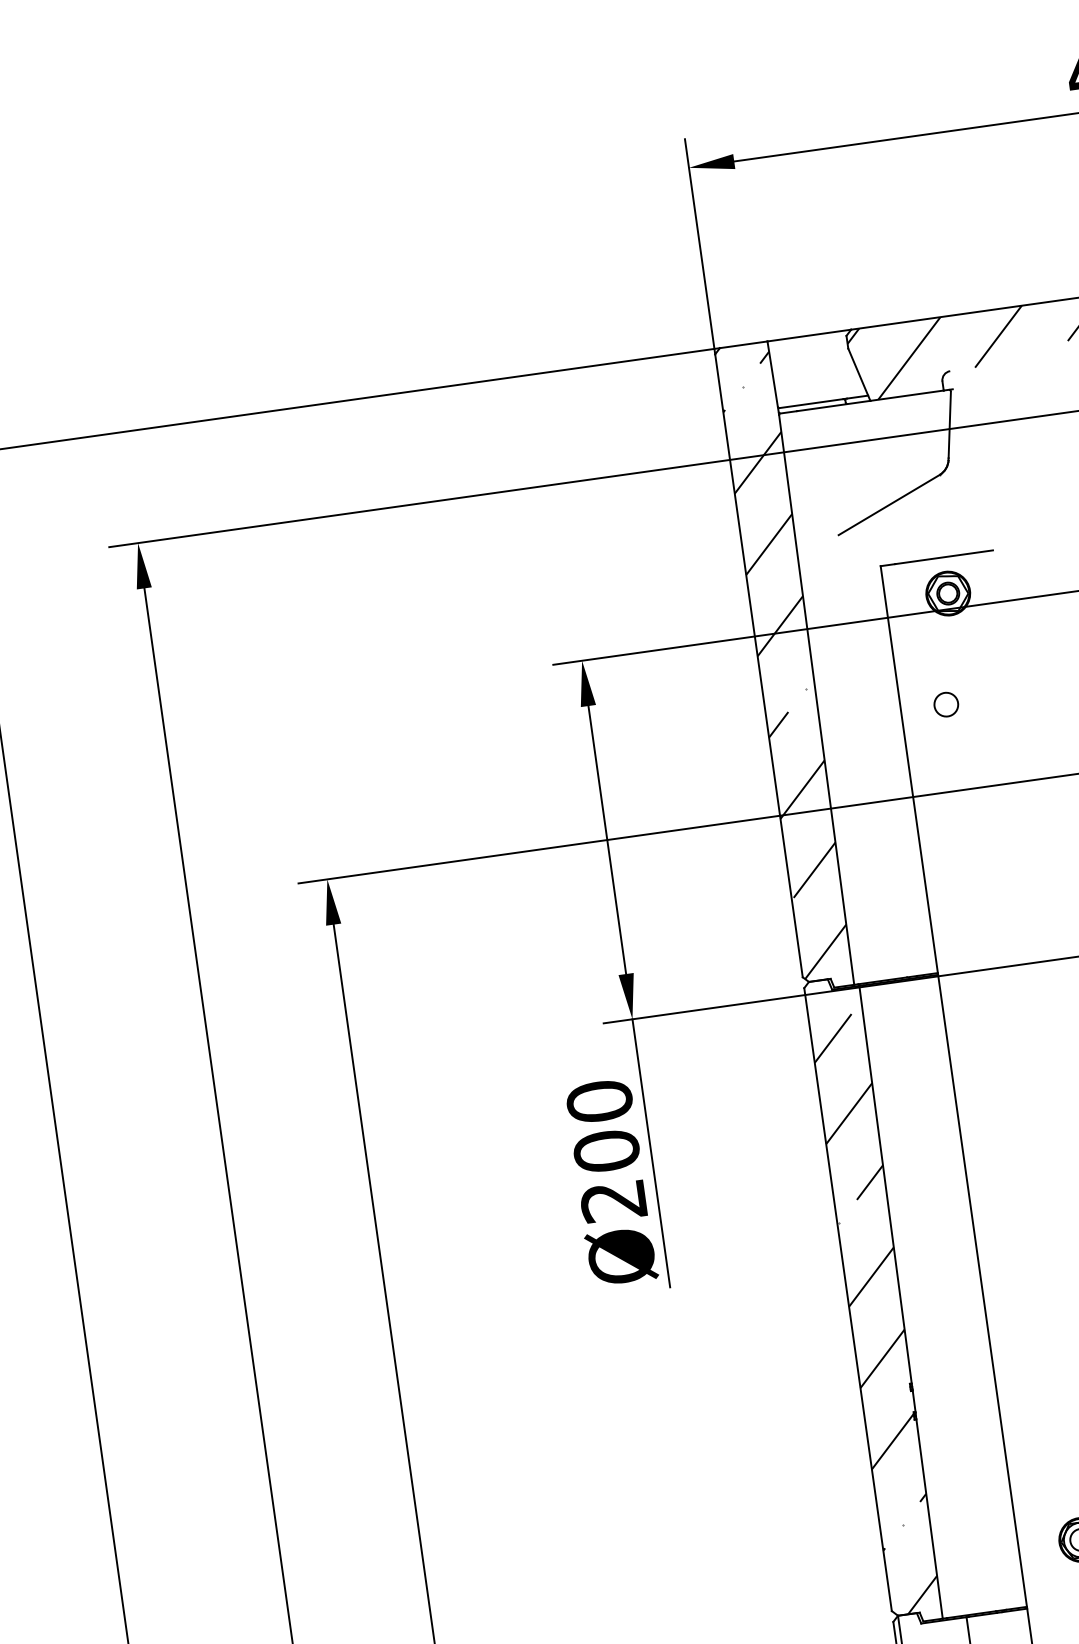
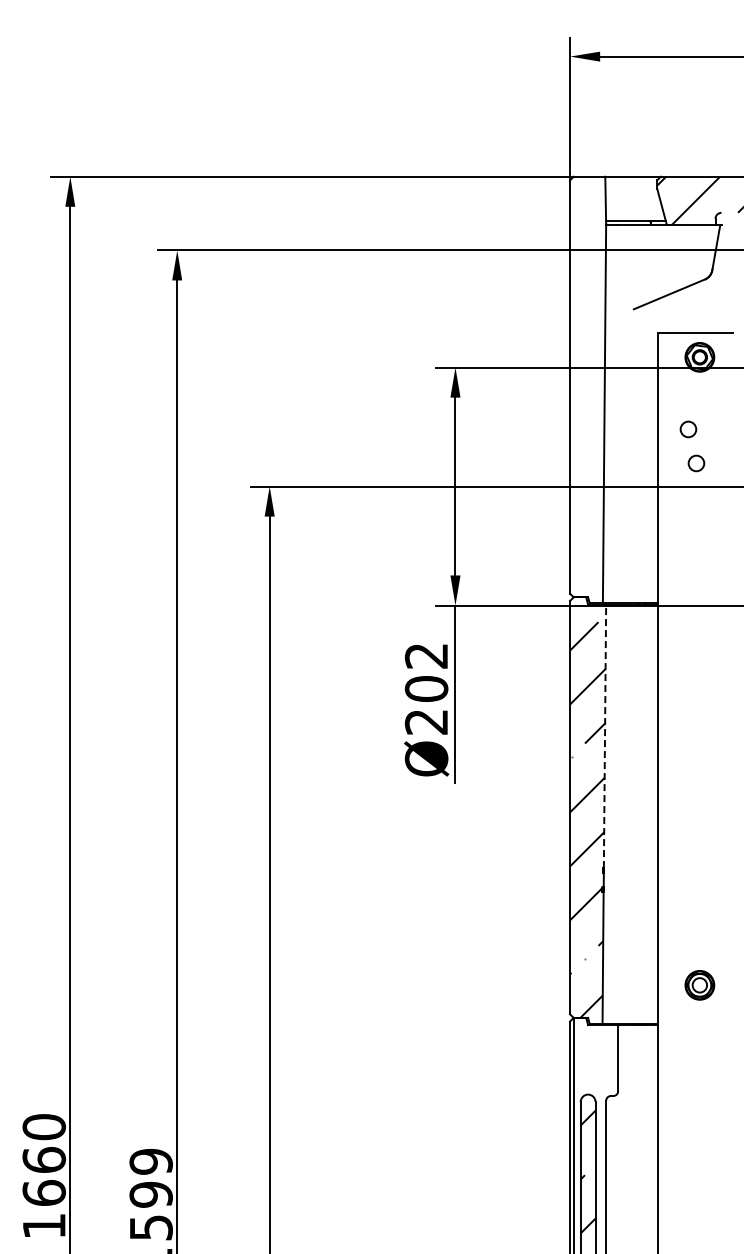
hatch: (787, 665) -> (588, 389), removed
circle: (965, 754) -> (696, 463), added
text: (599, 1100) -> (426, 655), Ø200 -> Ø202
line: (886, 1184) -> (605, 736), solid -> dashed

